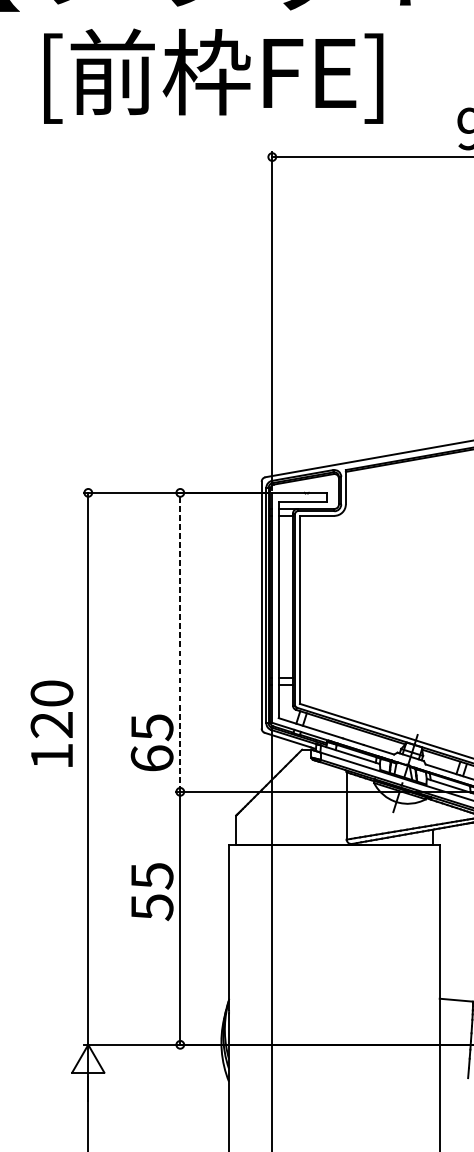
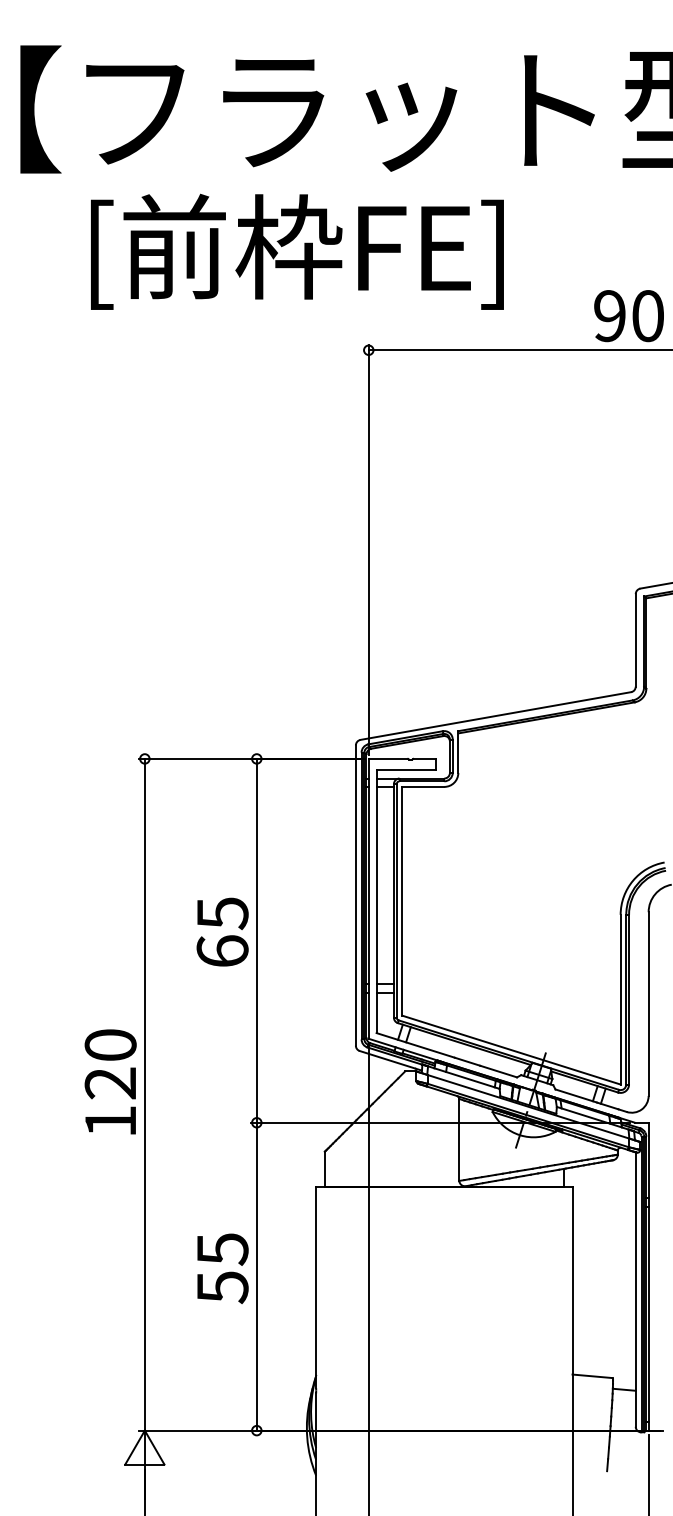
line: (180, 642) -> (256, 940), dashed -> solid
text: (51, 723) -> (110, 1081), moved
text: (152, 742) -> (222, 931), moved
text: (152, 891) -> (222, 1268), moved

